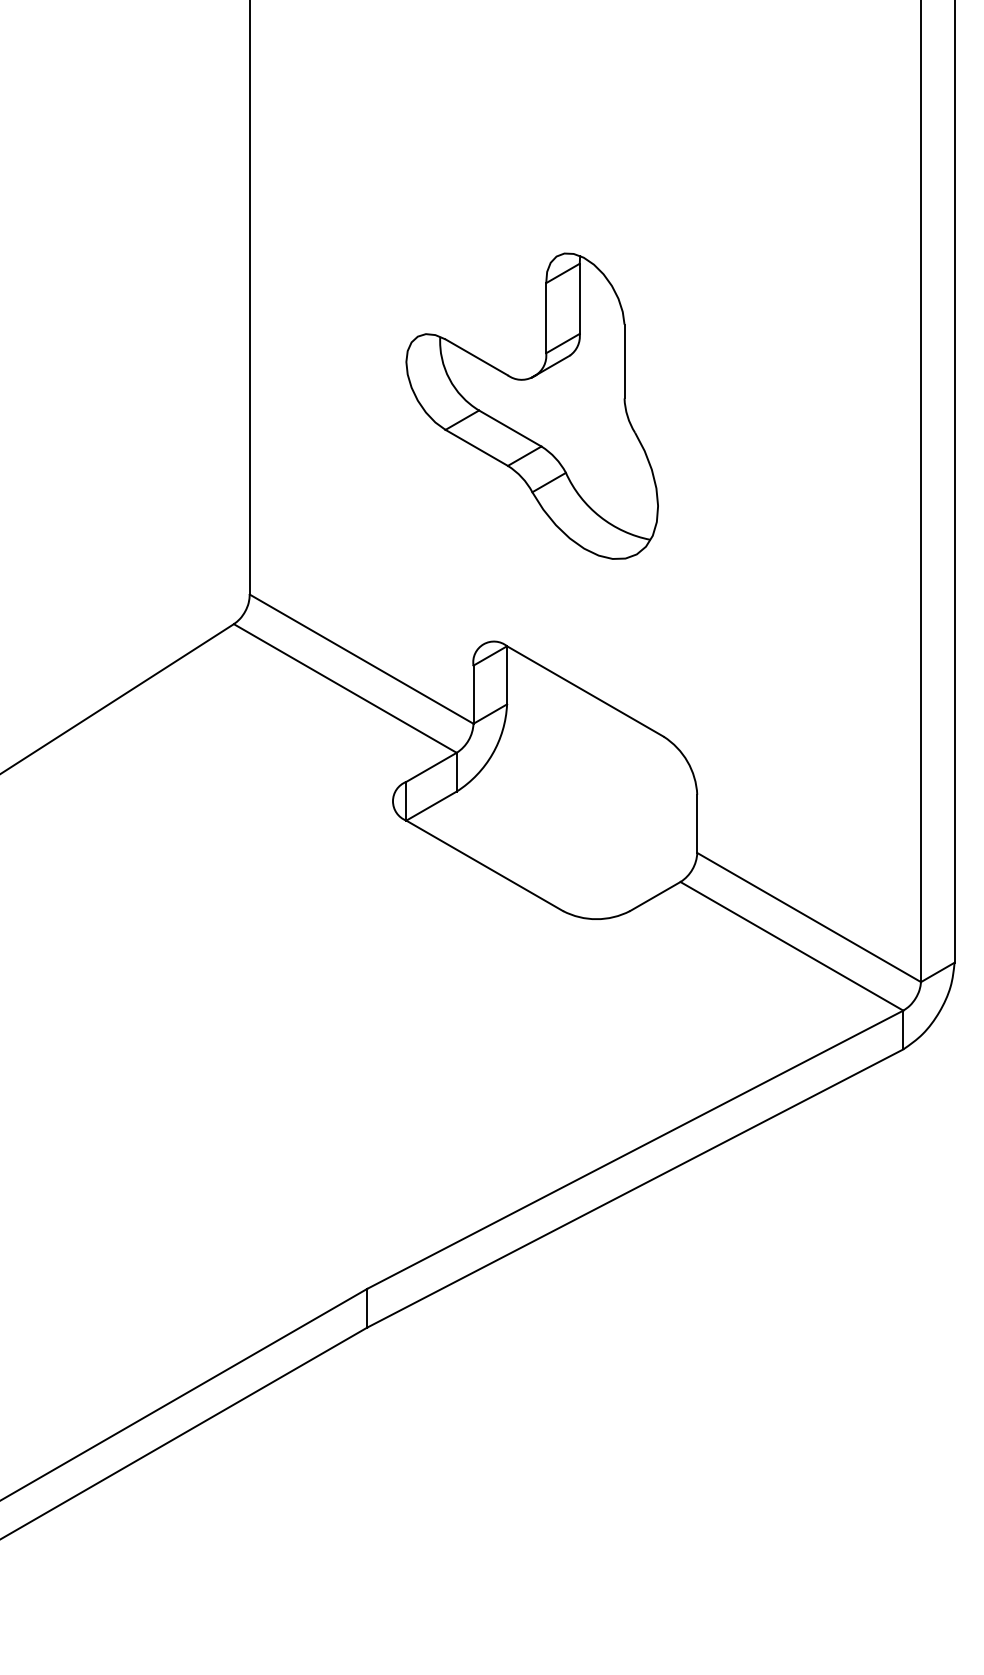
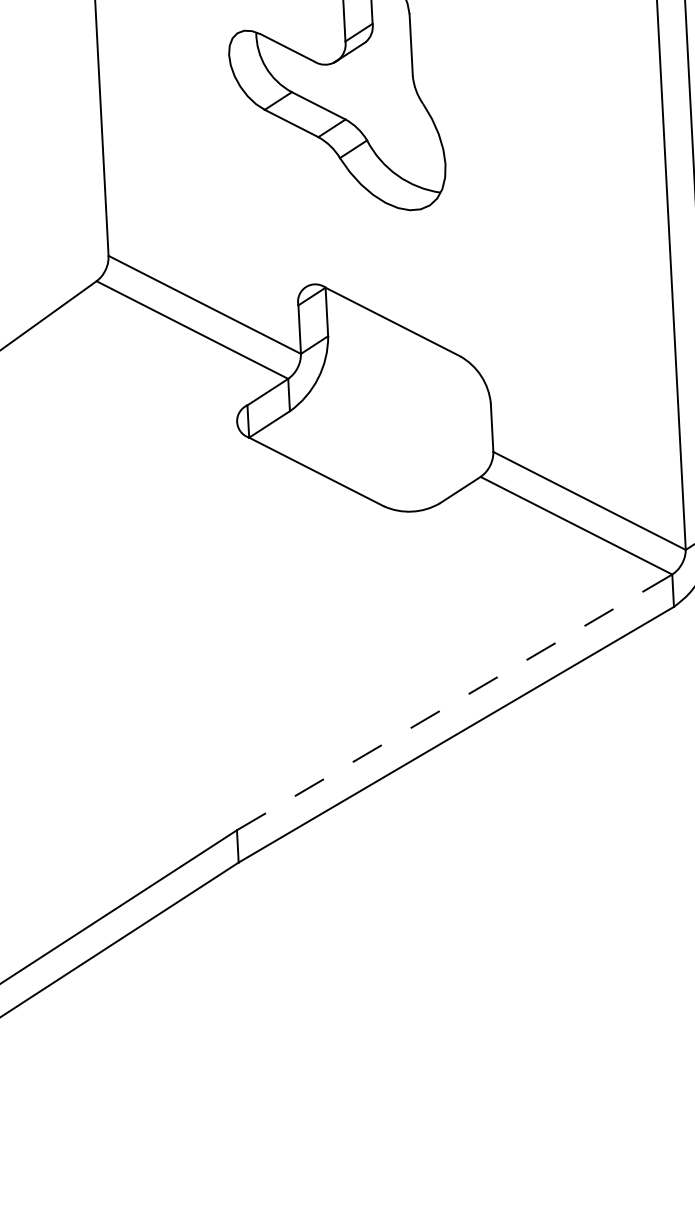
line: (635, 1149) -> (454, 702), solid -> dashed

